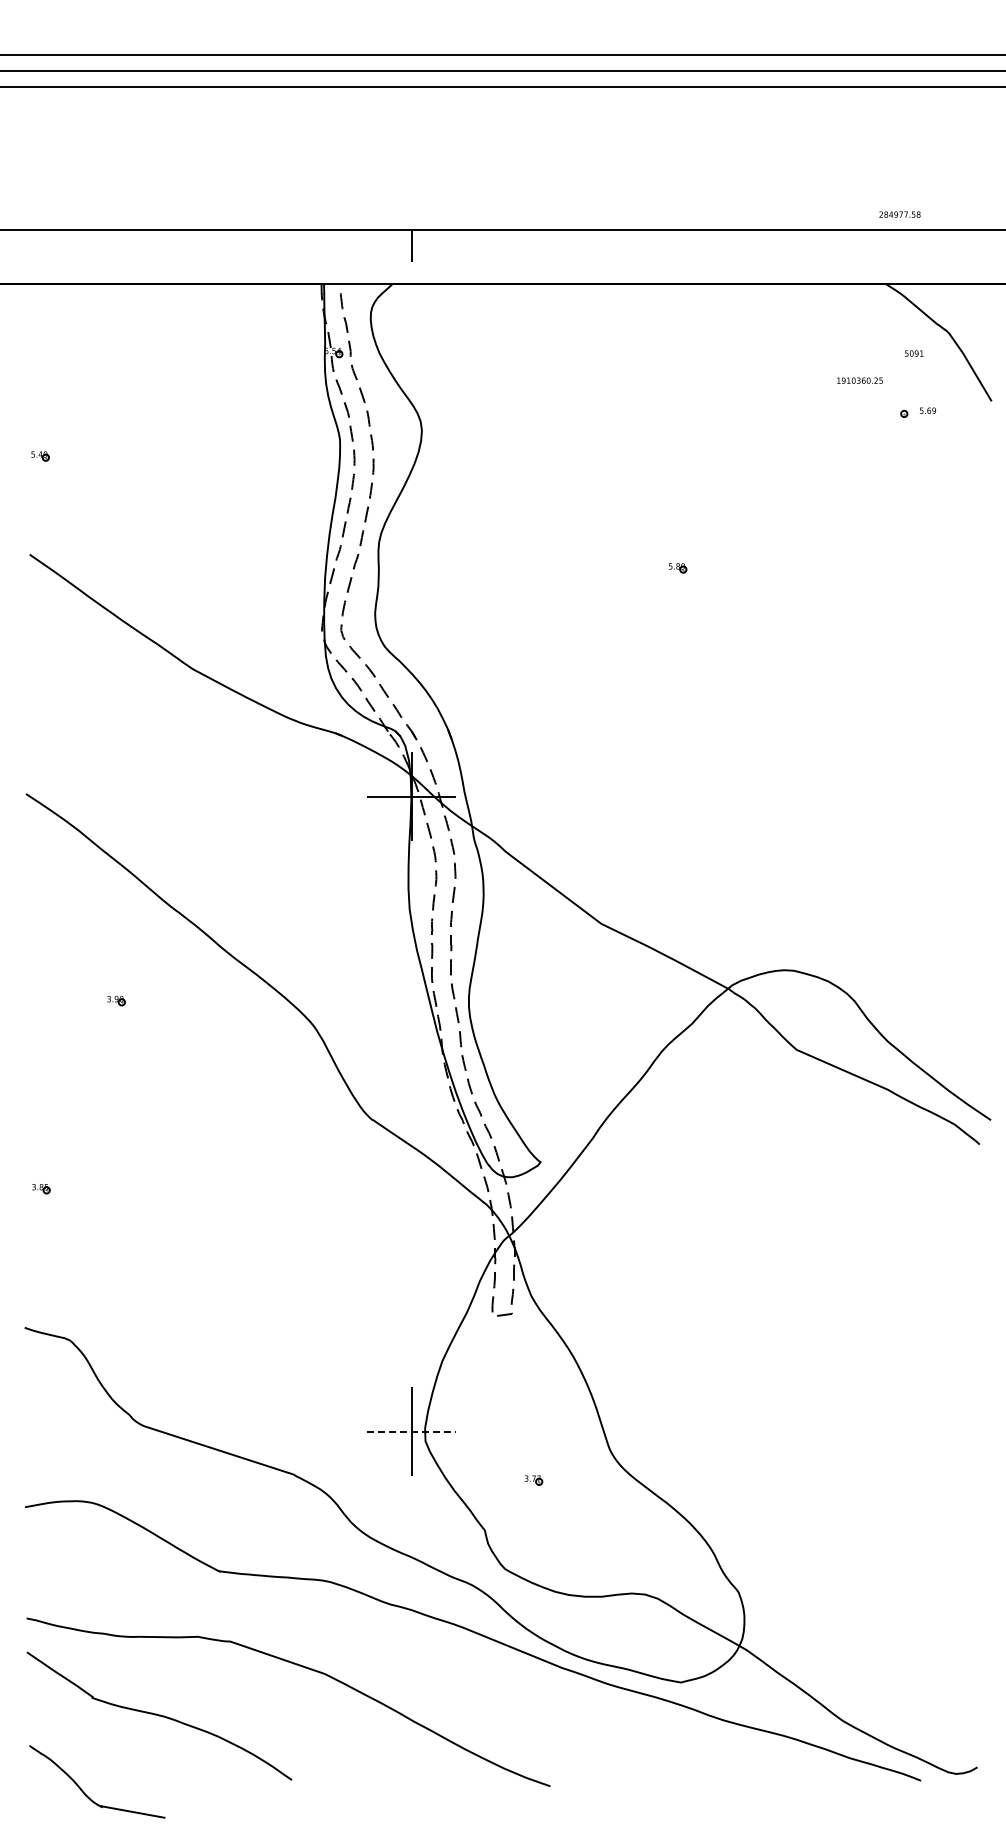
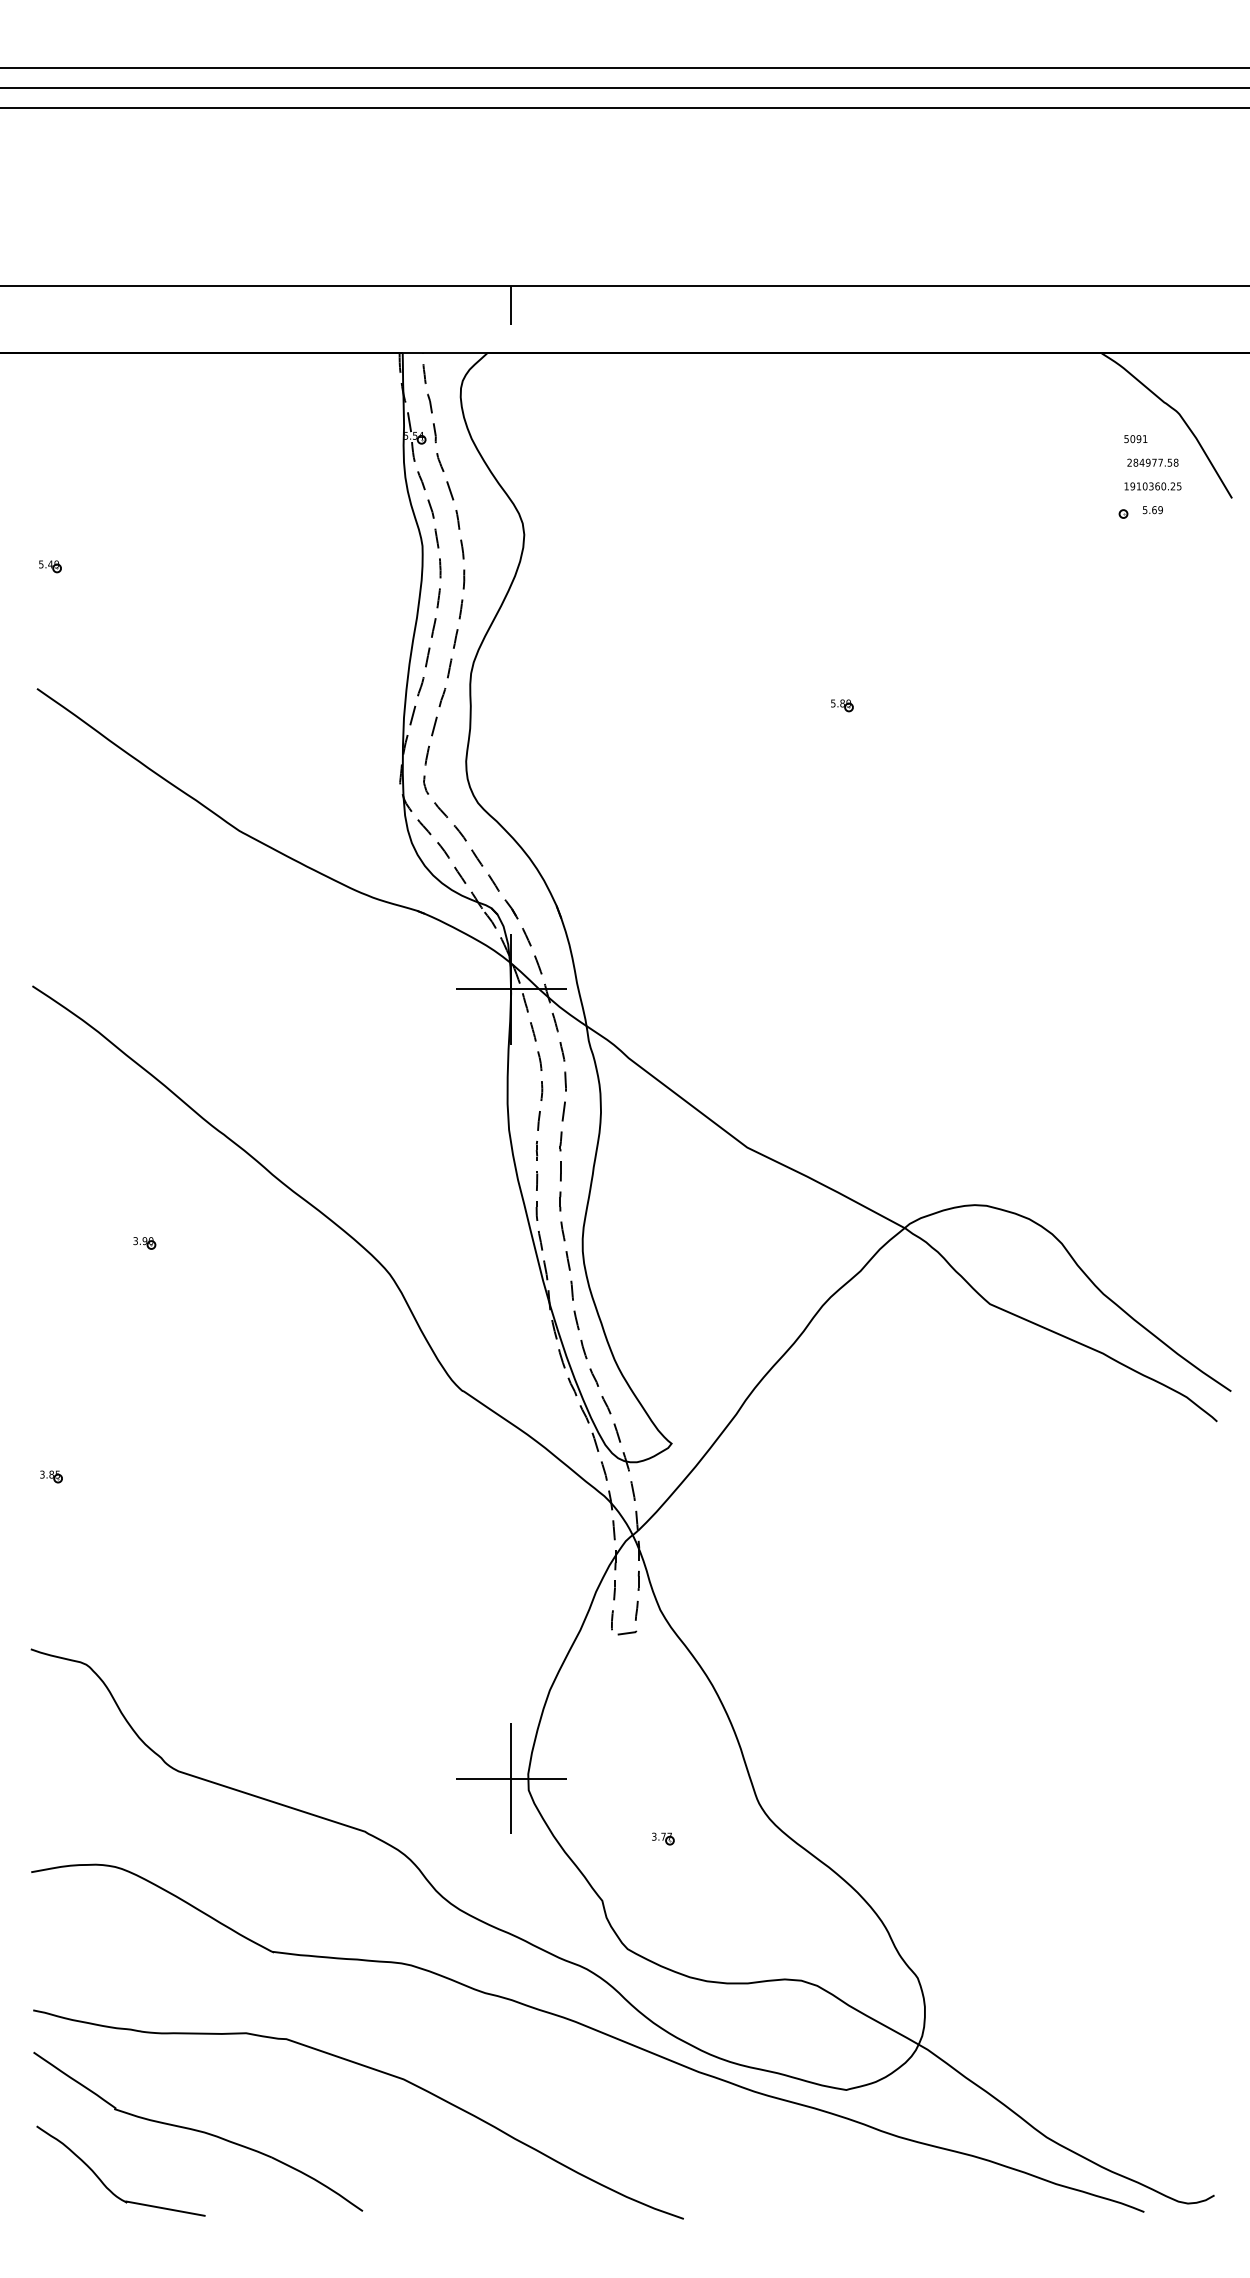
text: (899, 214) -> (1152, 462), moved
text: (859, 380) -> (1152, 486), moved
line: (411, 1431) -> (511, 1778), dashed -> solid
curve: (83, 1790) -> (103, 2181), moved

